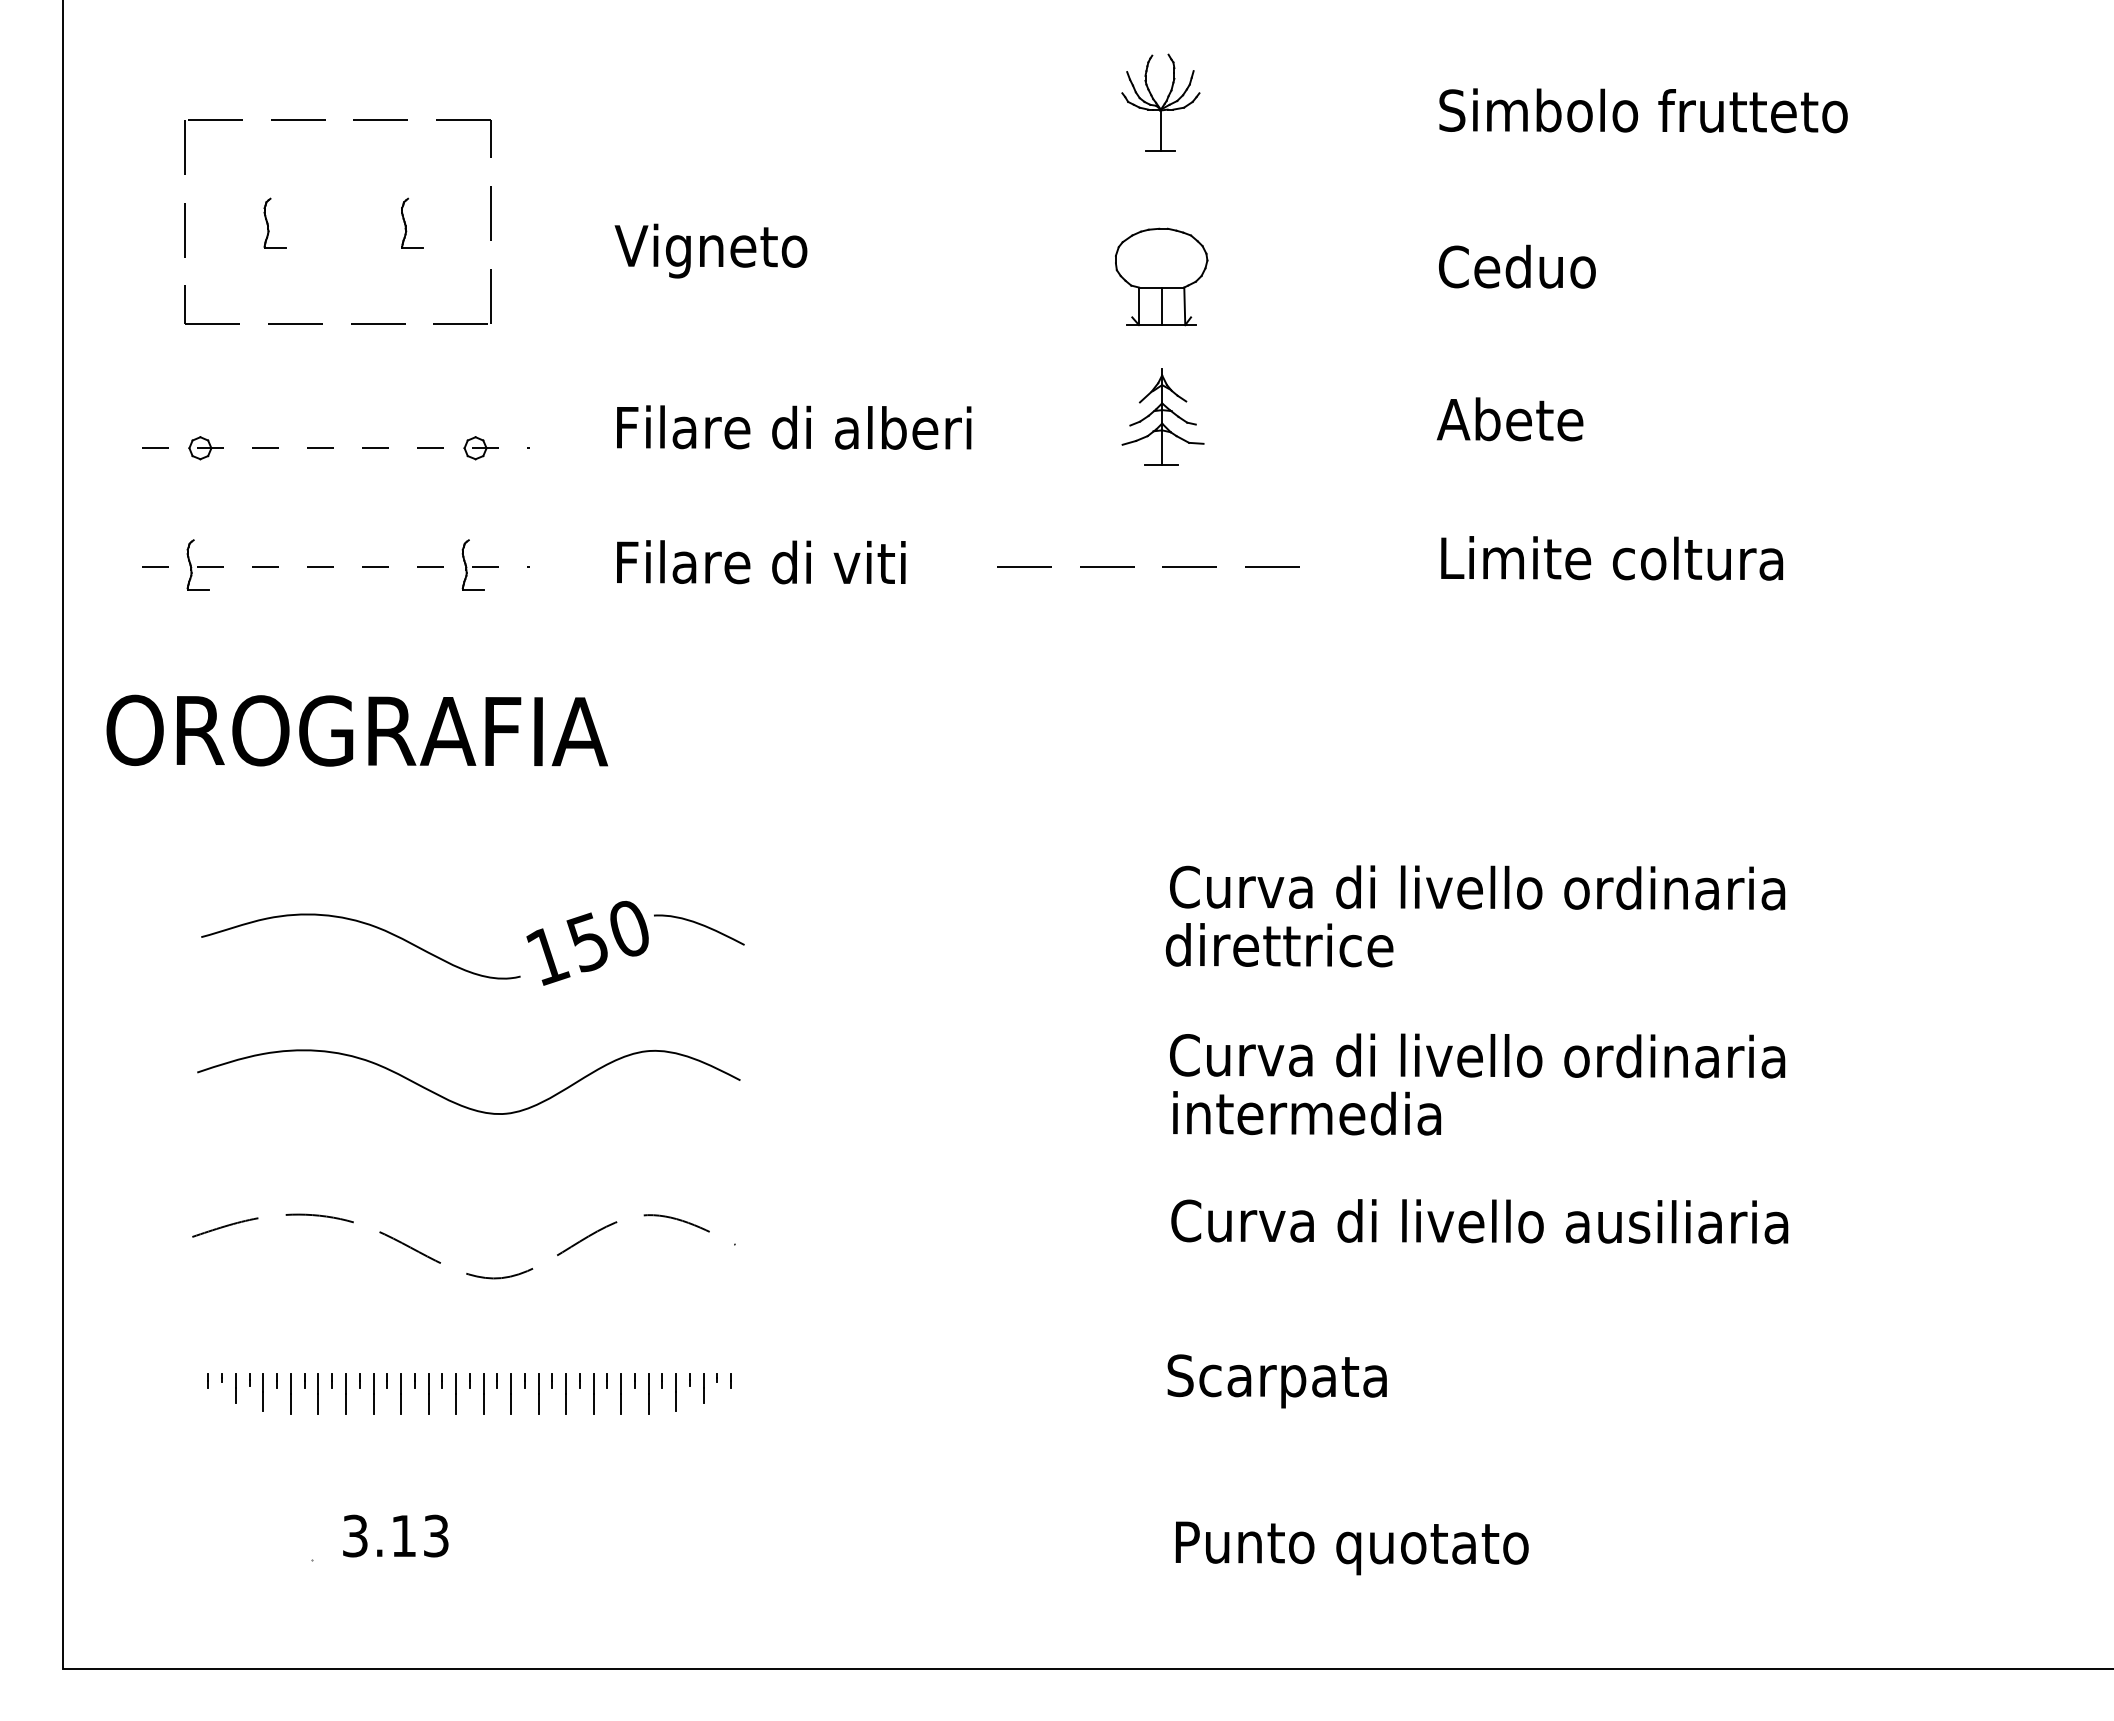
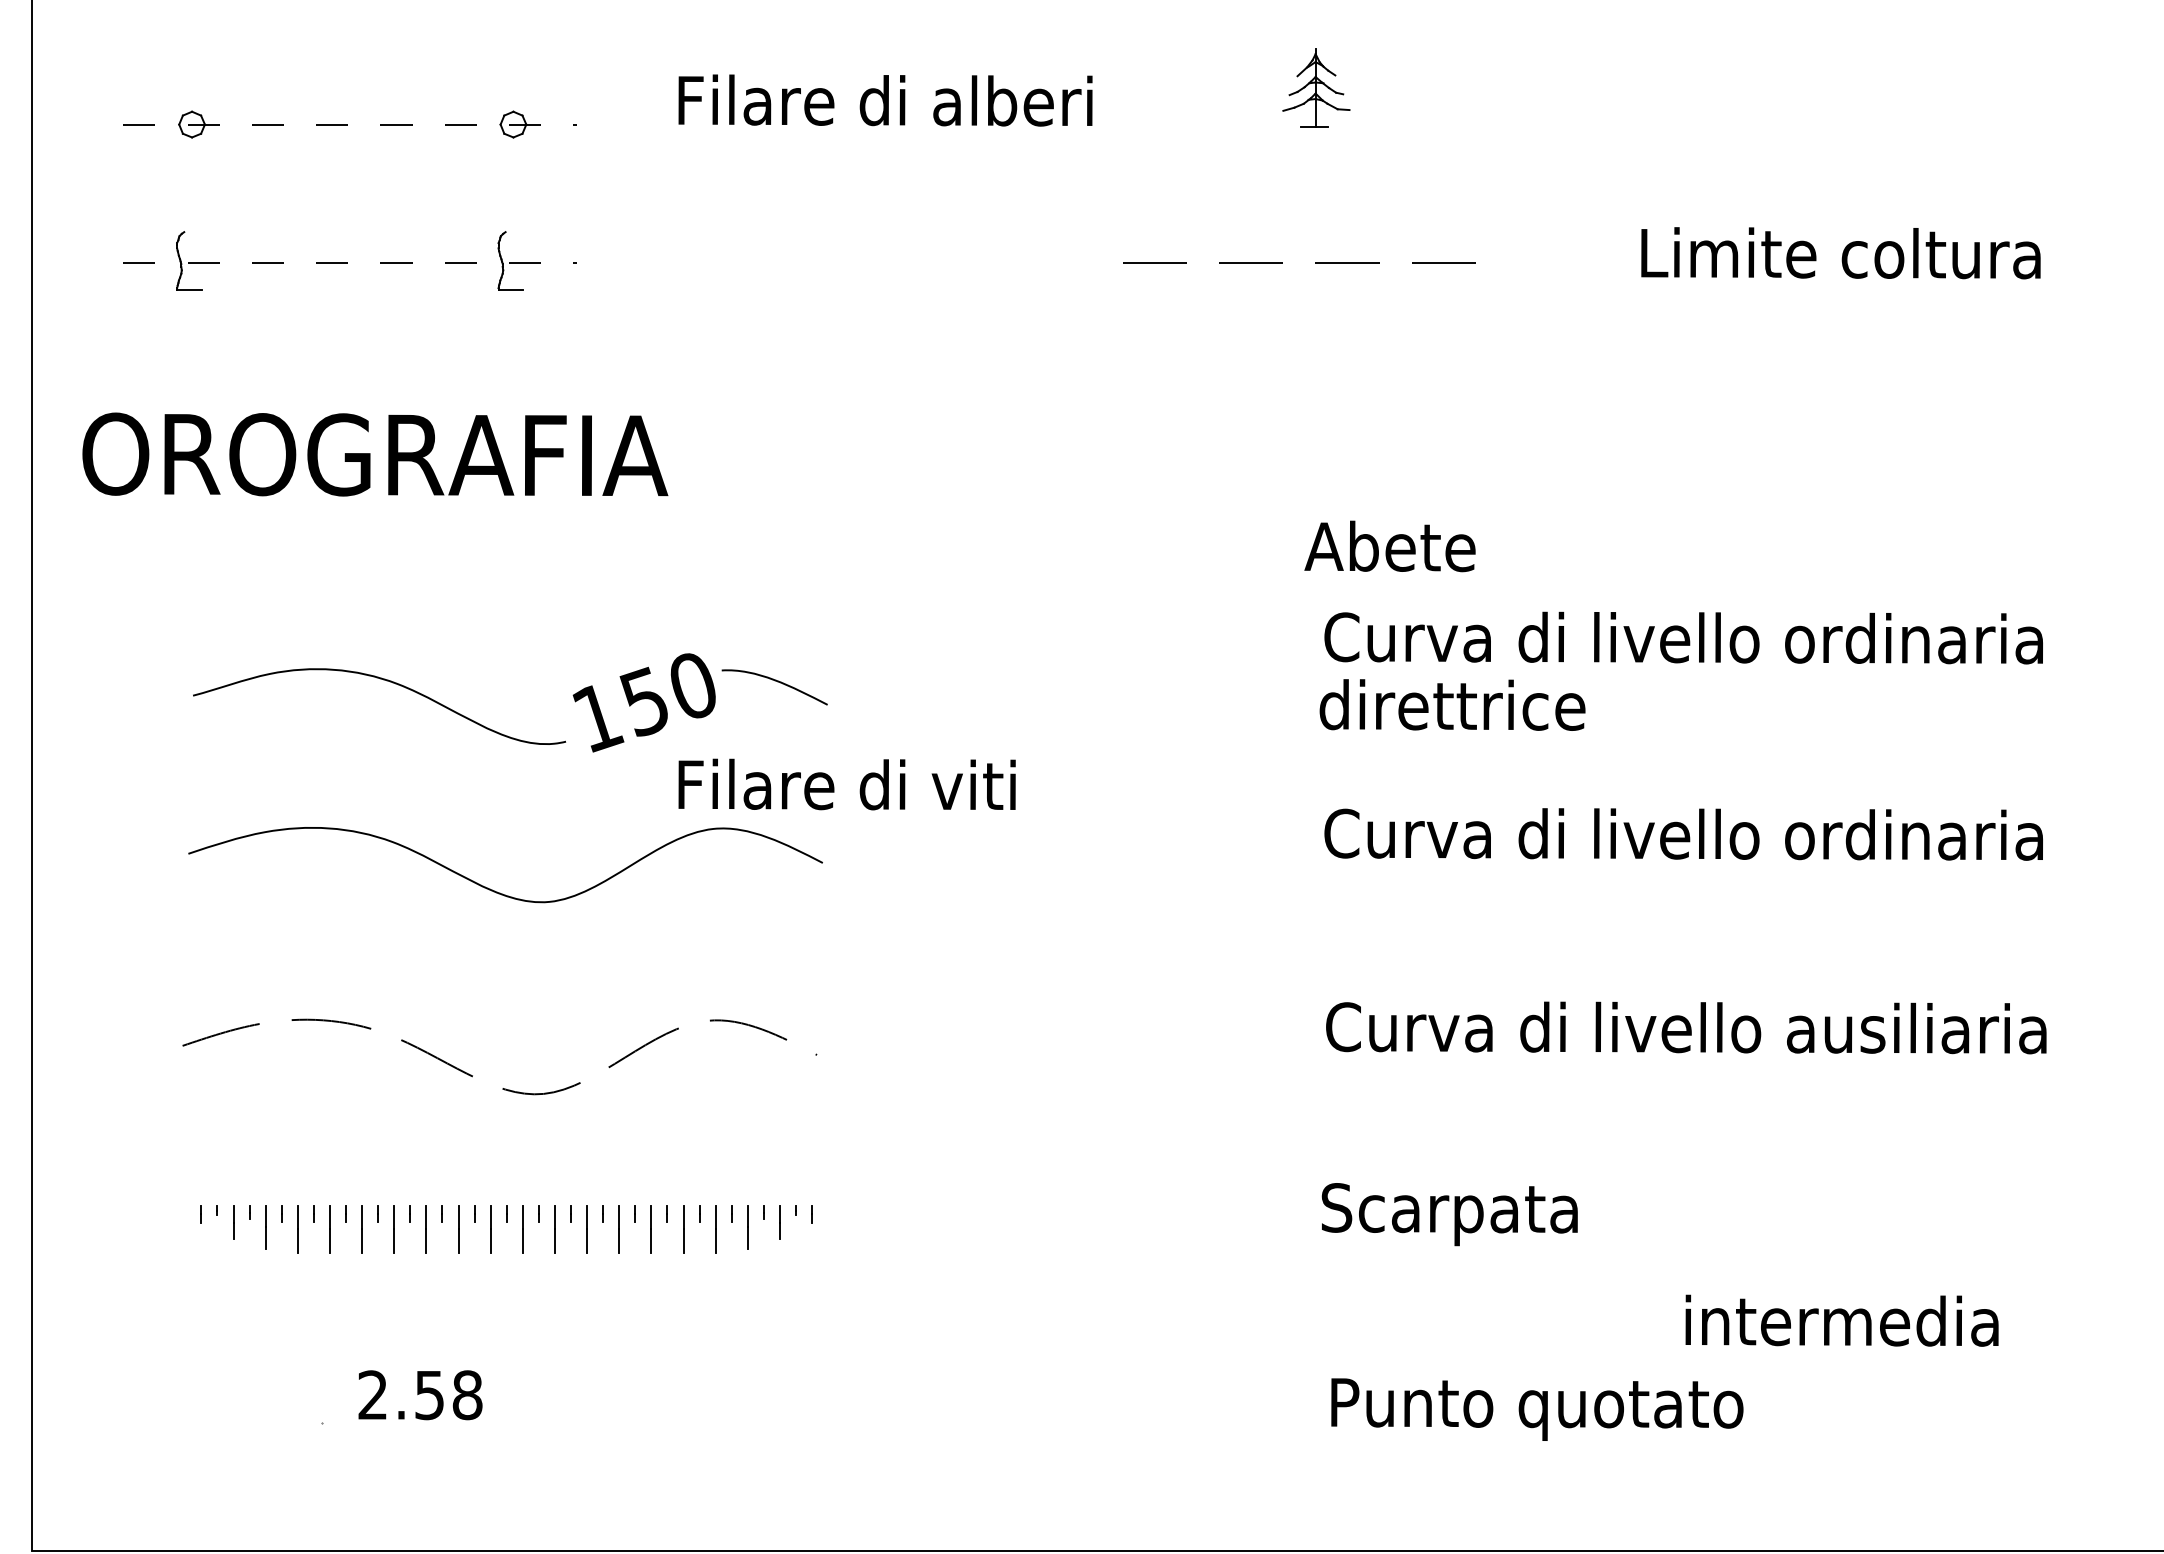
part: (1162, 416) -> (1315, 87), size x0.7
text: (1509, 419) -> (1389, 546), moved
text: (761, 562) -> (847, 784), moved
text: (1307, 1113) -> (1842, 1320), moved
text: (396, 1535) -> (421, 1394), 3.13 -> 2.58

